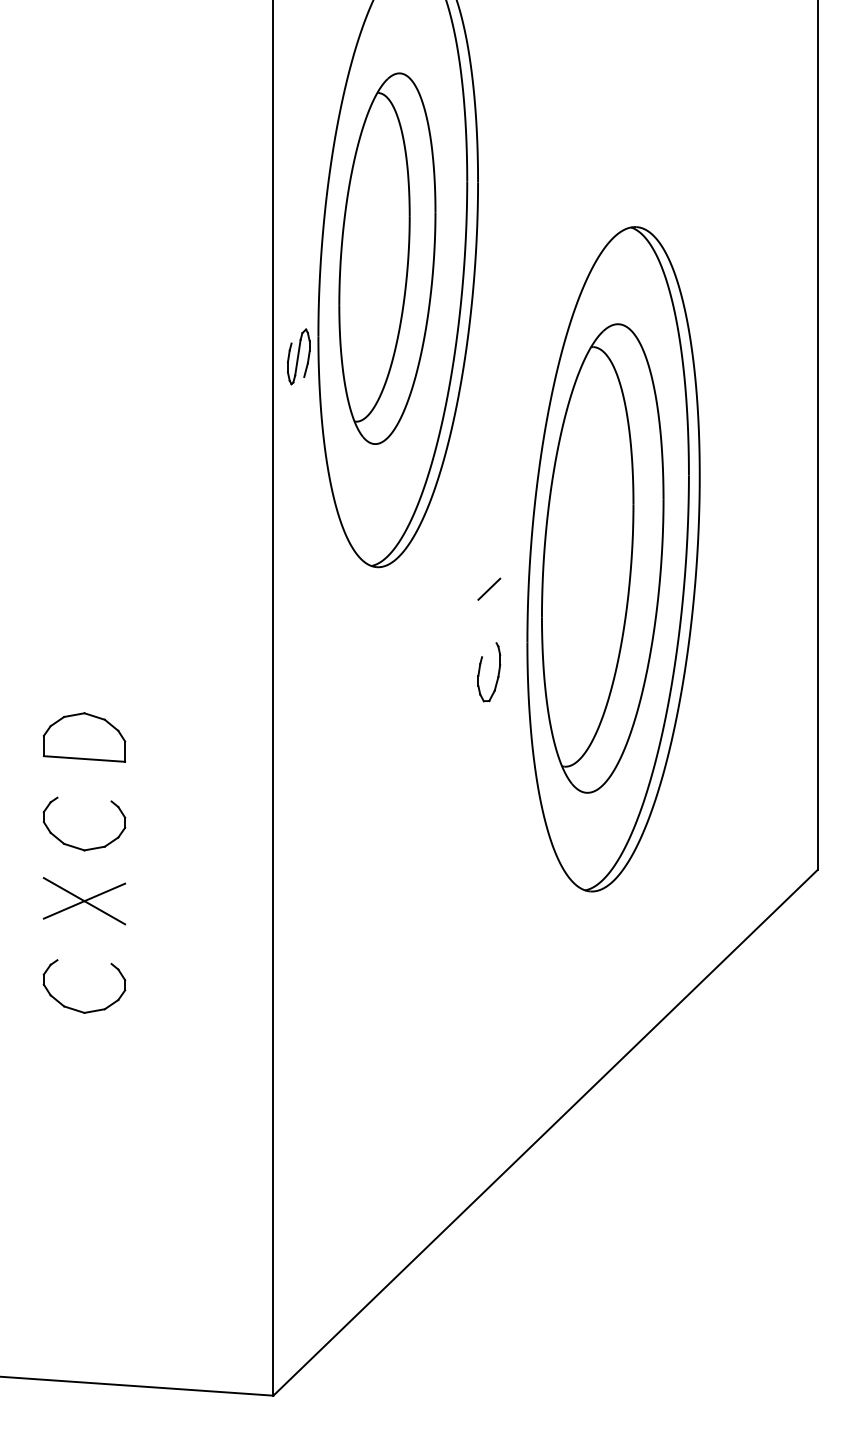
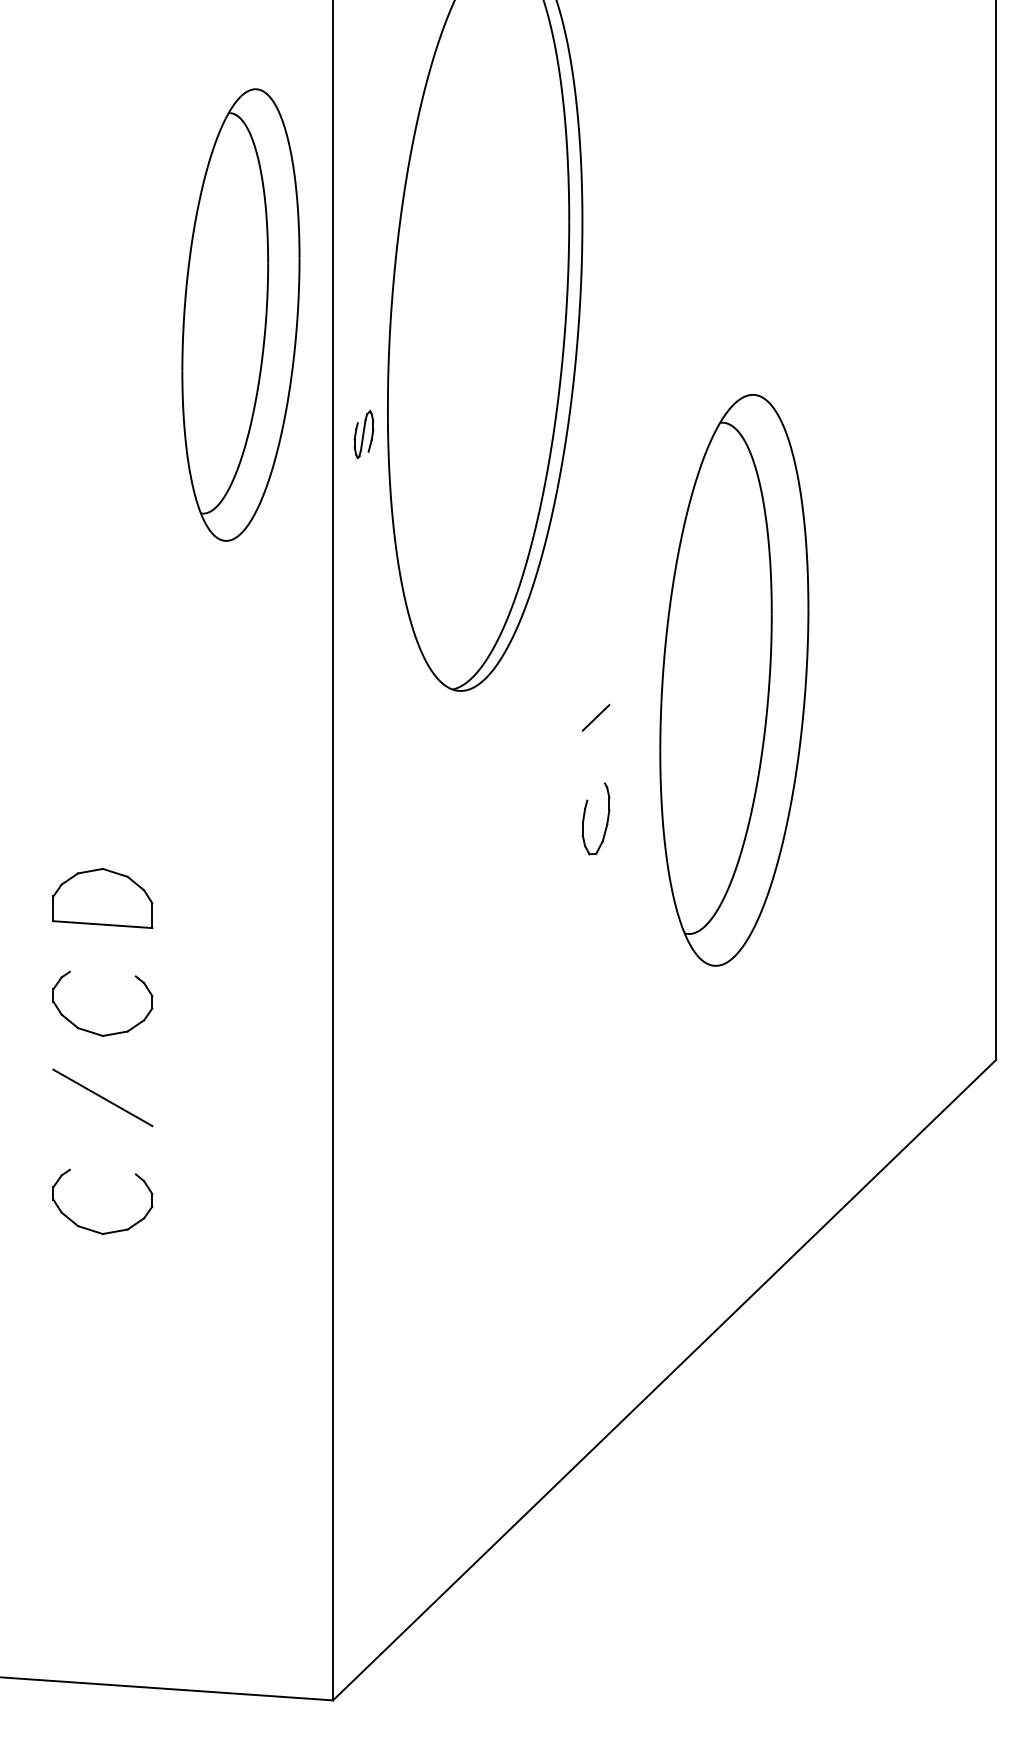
part: (387, 258) -> (240, 314), moved
part: (298, 356) -> (363, 434), size x0.7
part: (613, 558) -> (747, 680), removed
line: (84, 900) -> (102, 1097), removed

